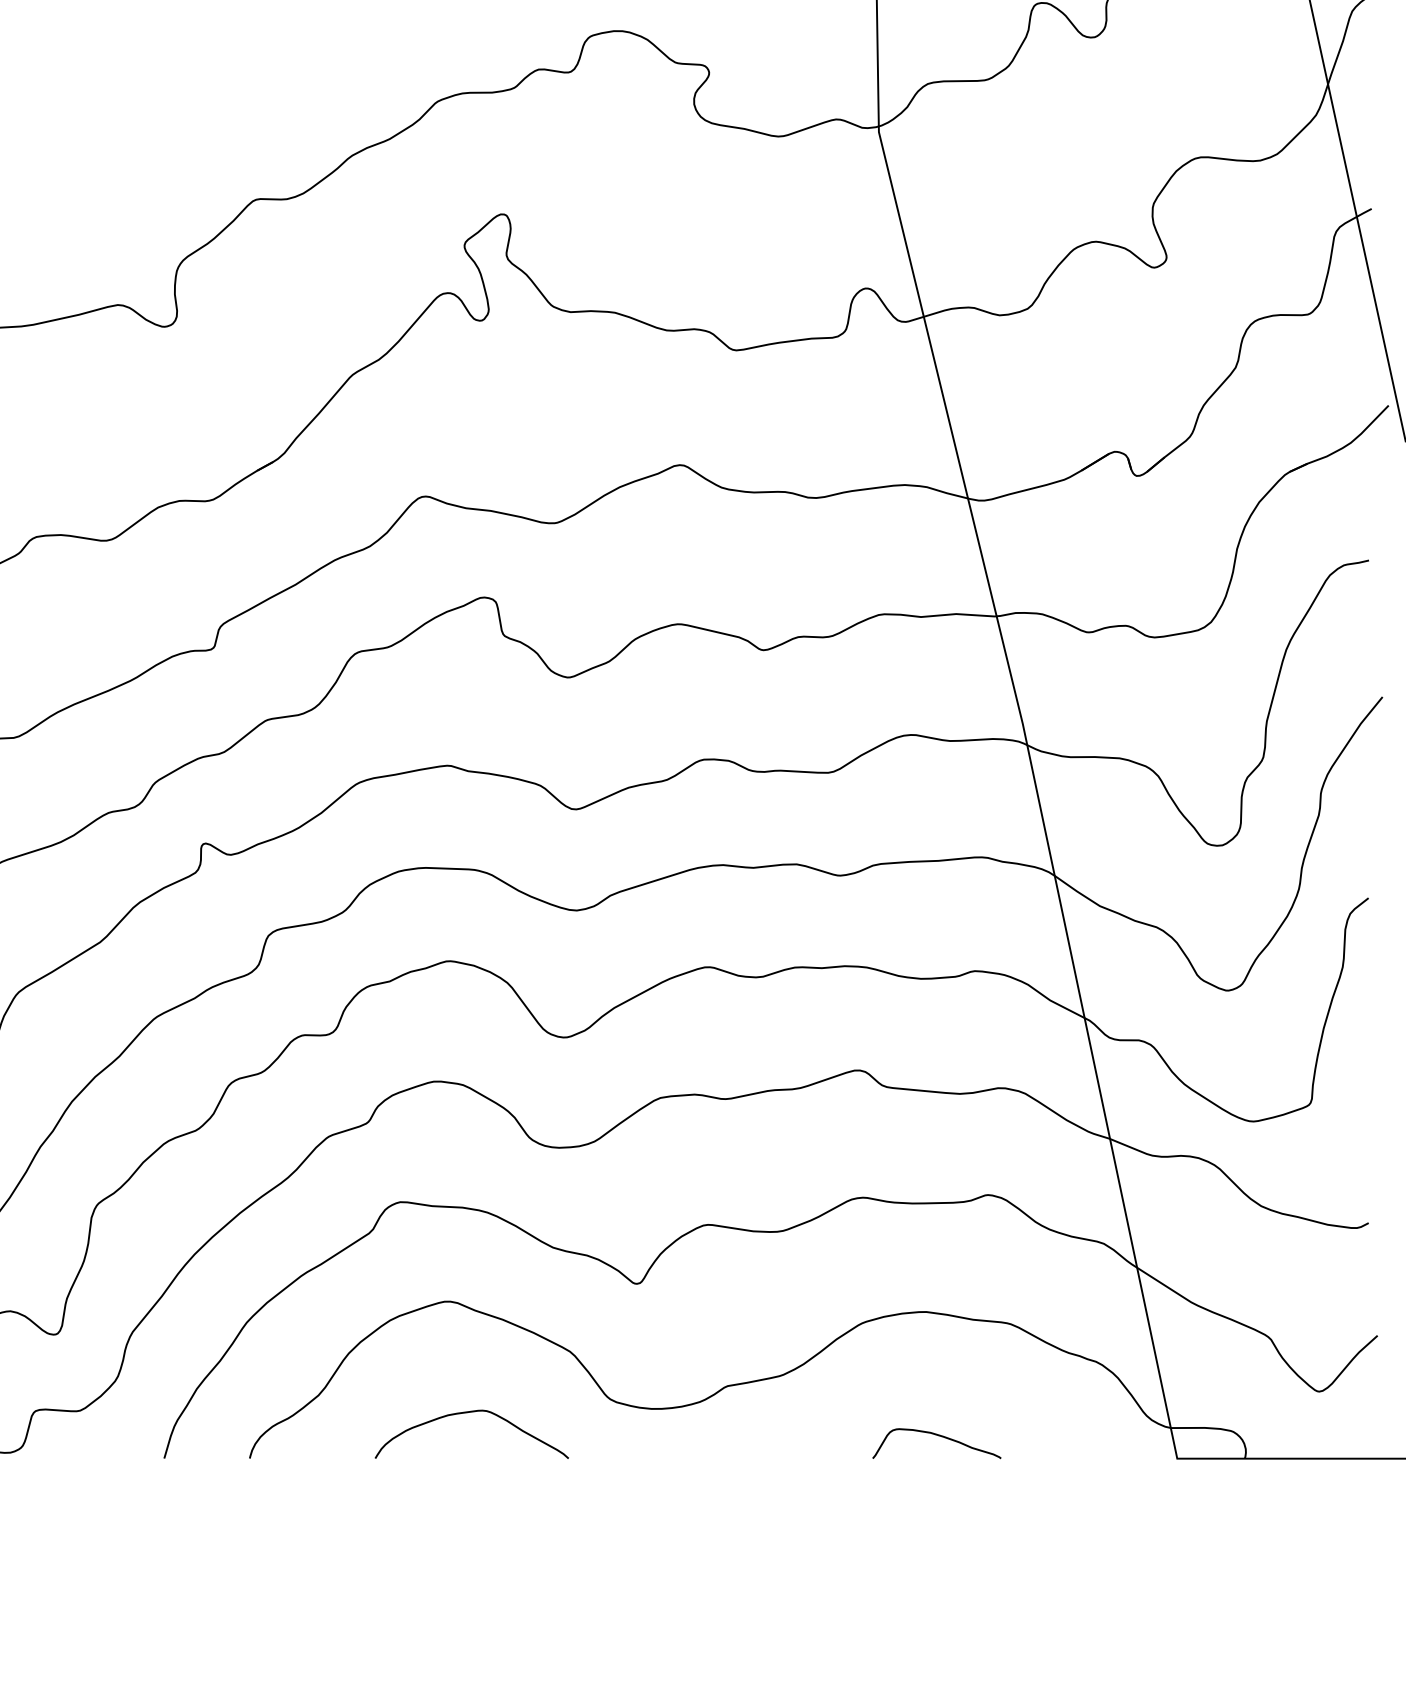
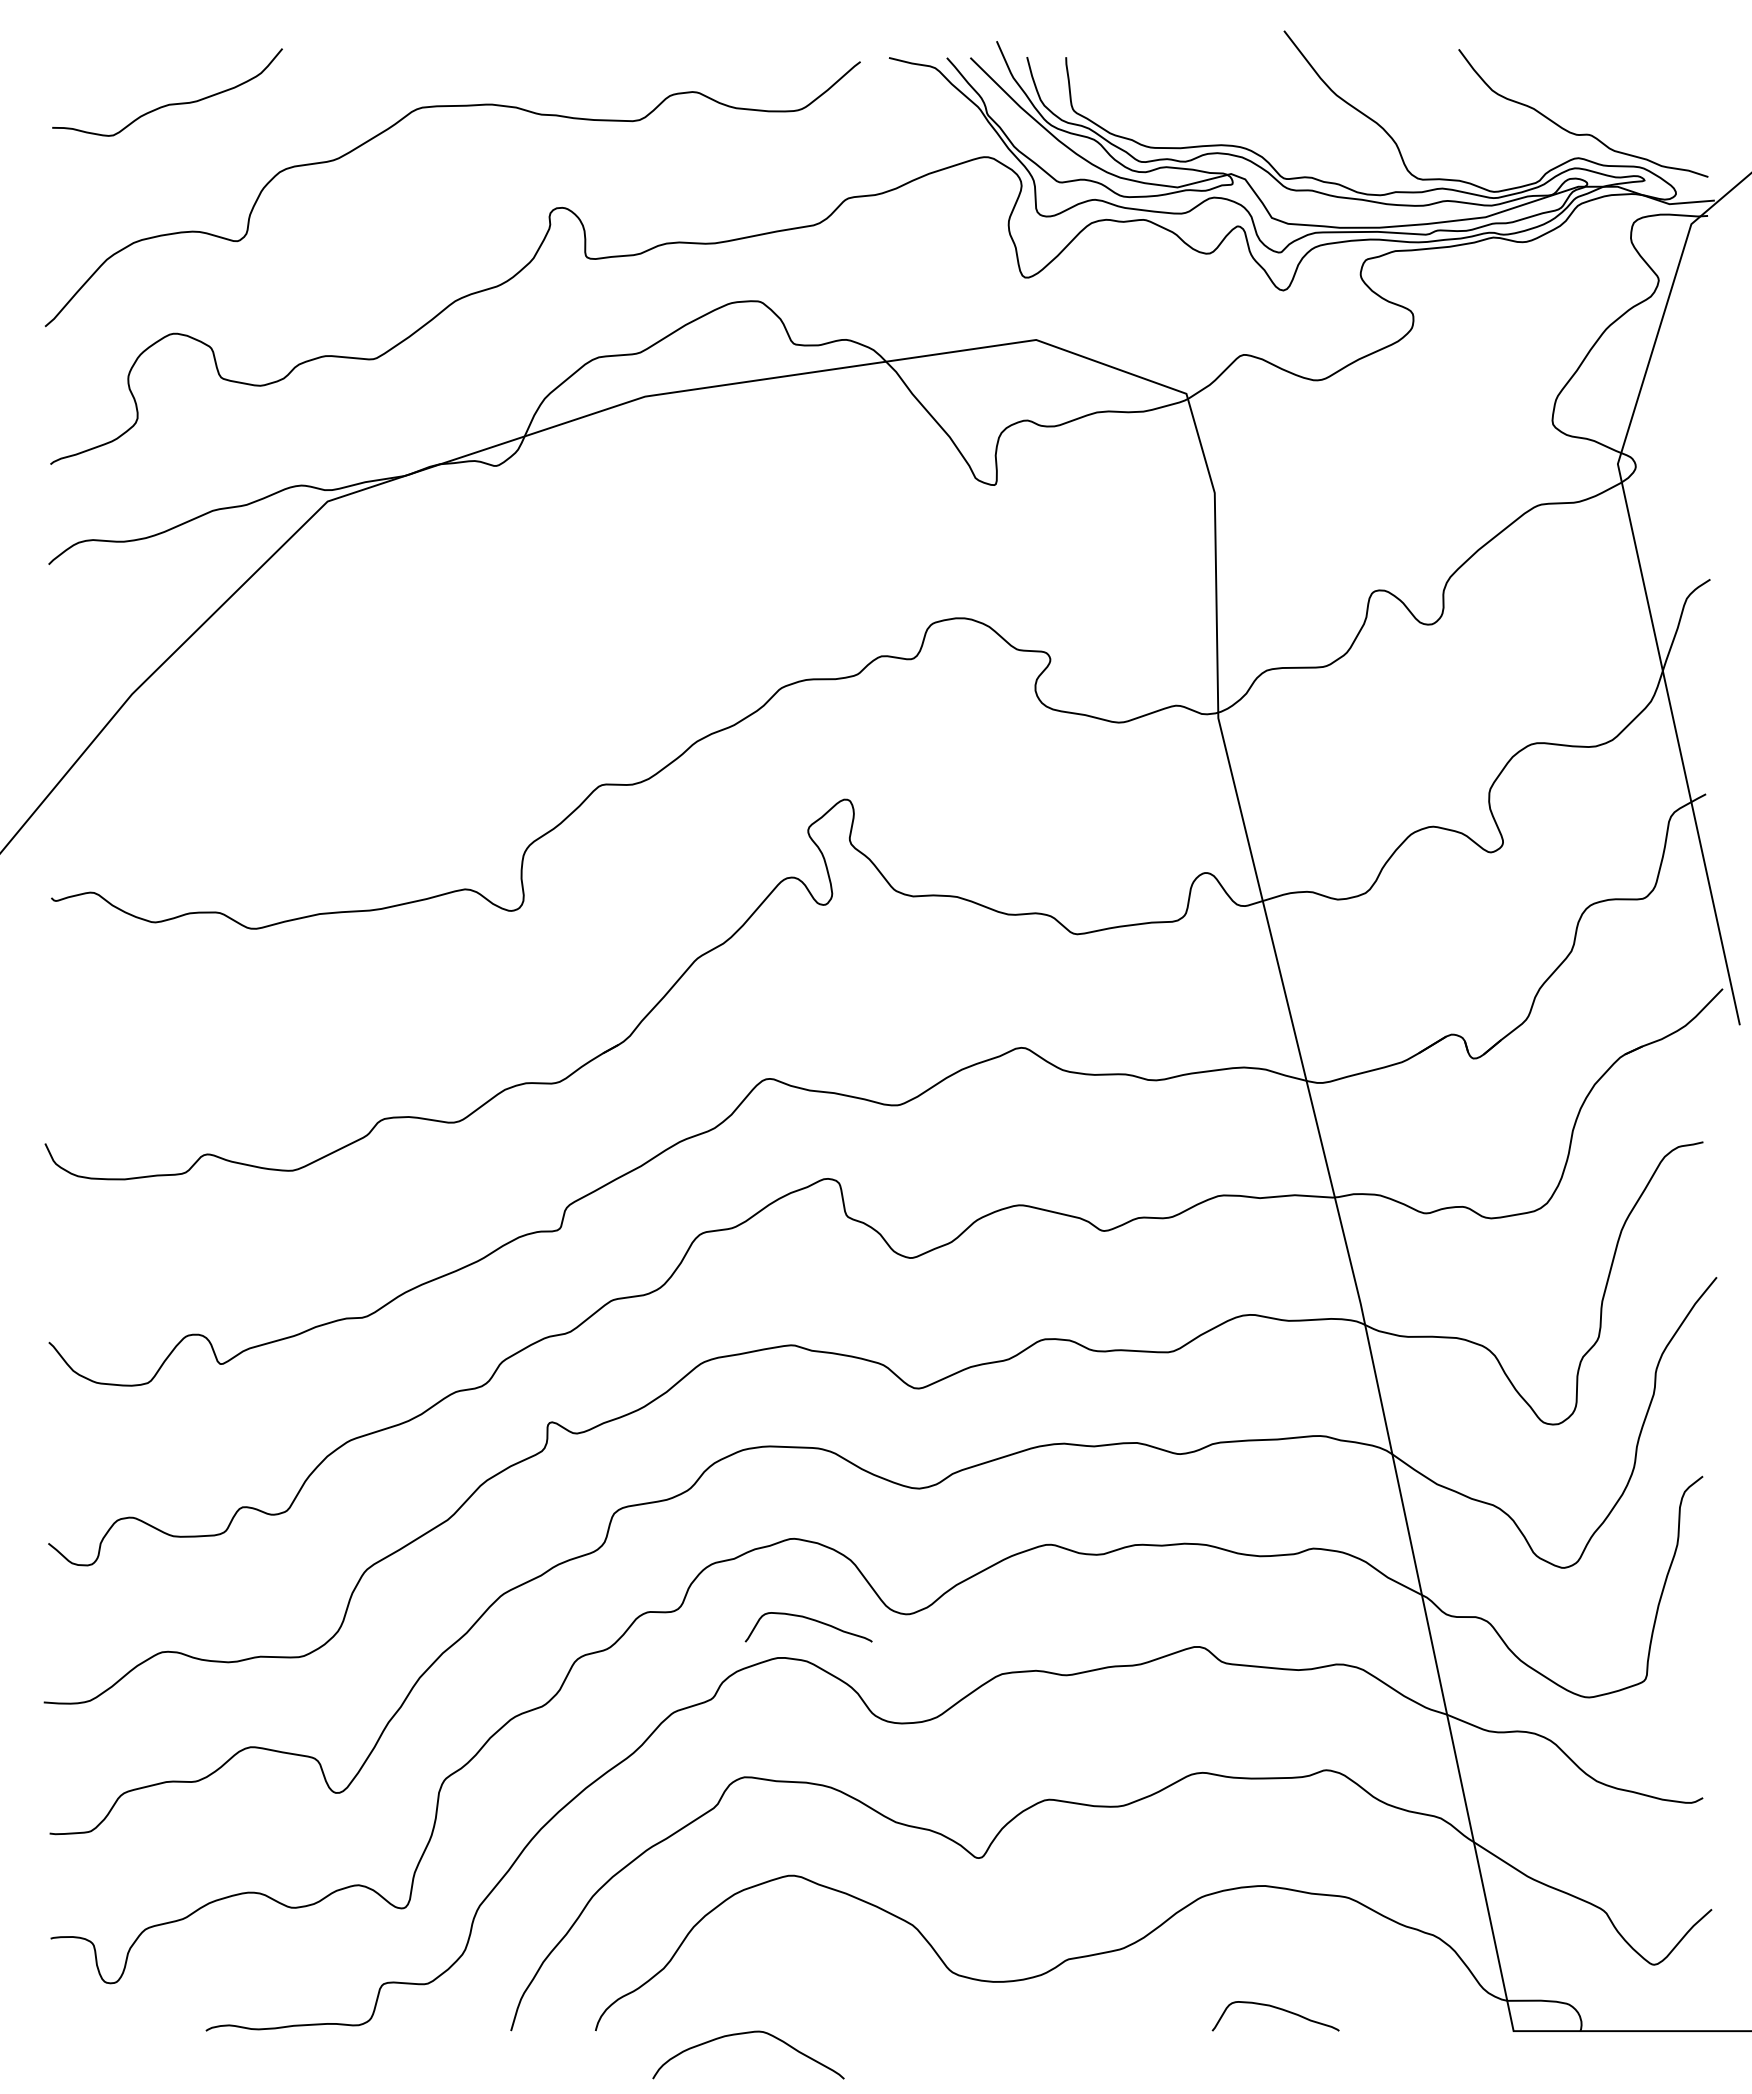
curve: (467, 1043) -> (811, 1620), added
curve: (466, 1413) -> (743, 2034), moved

